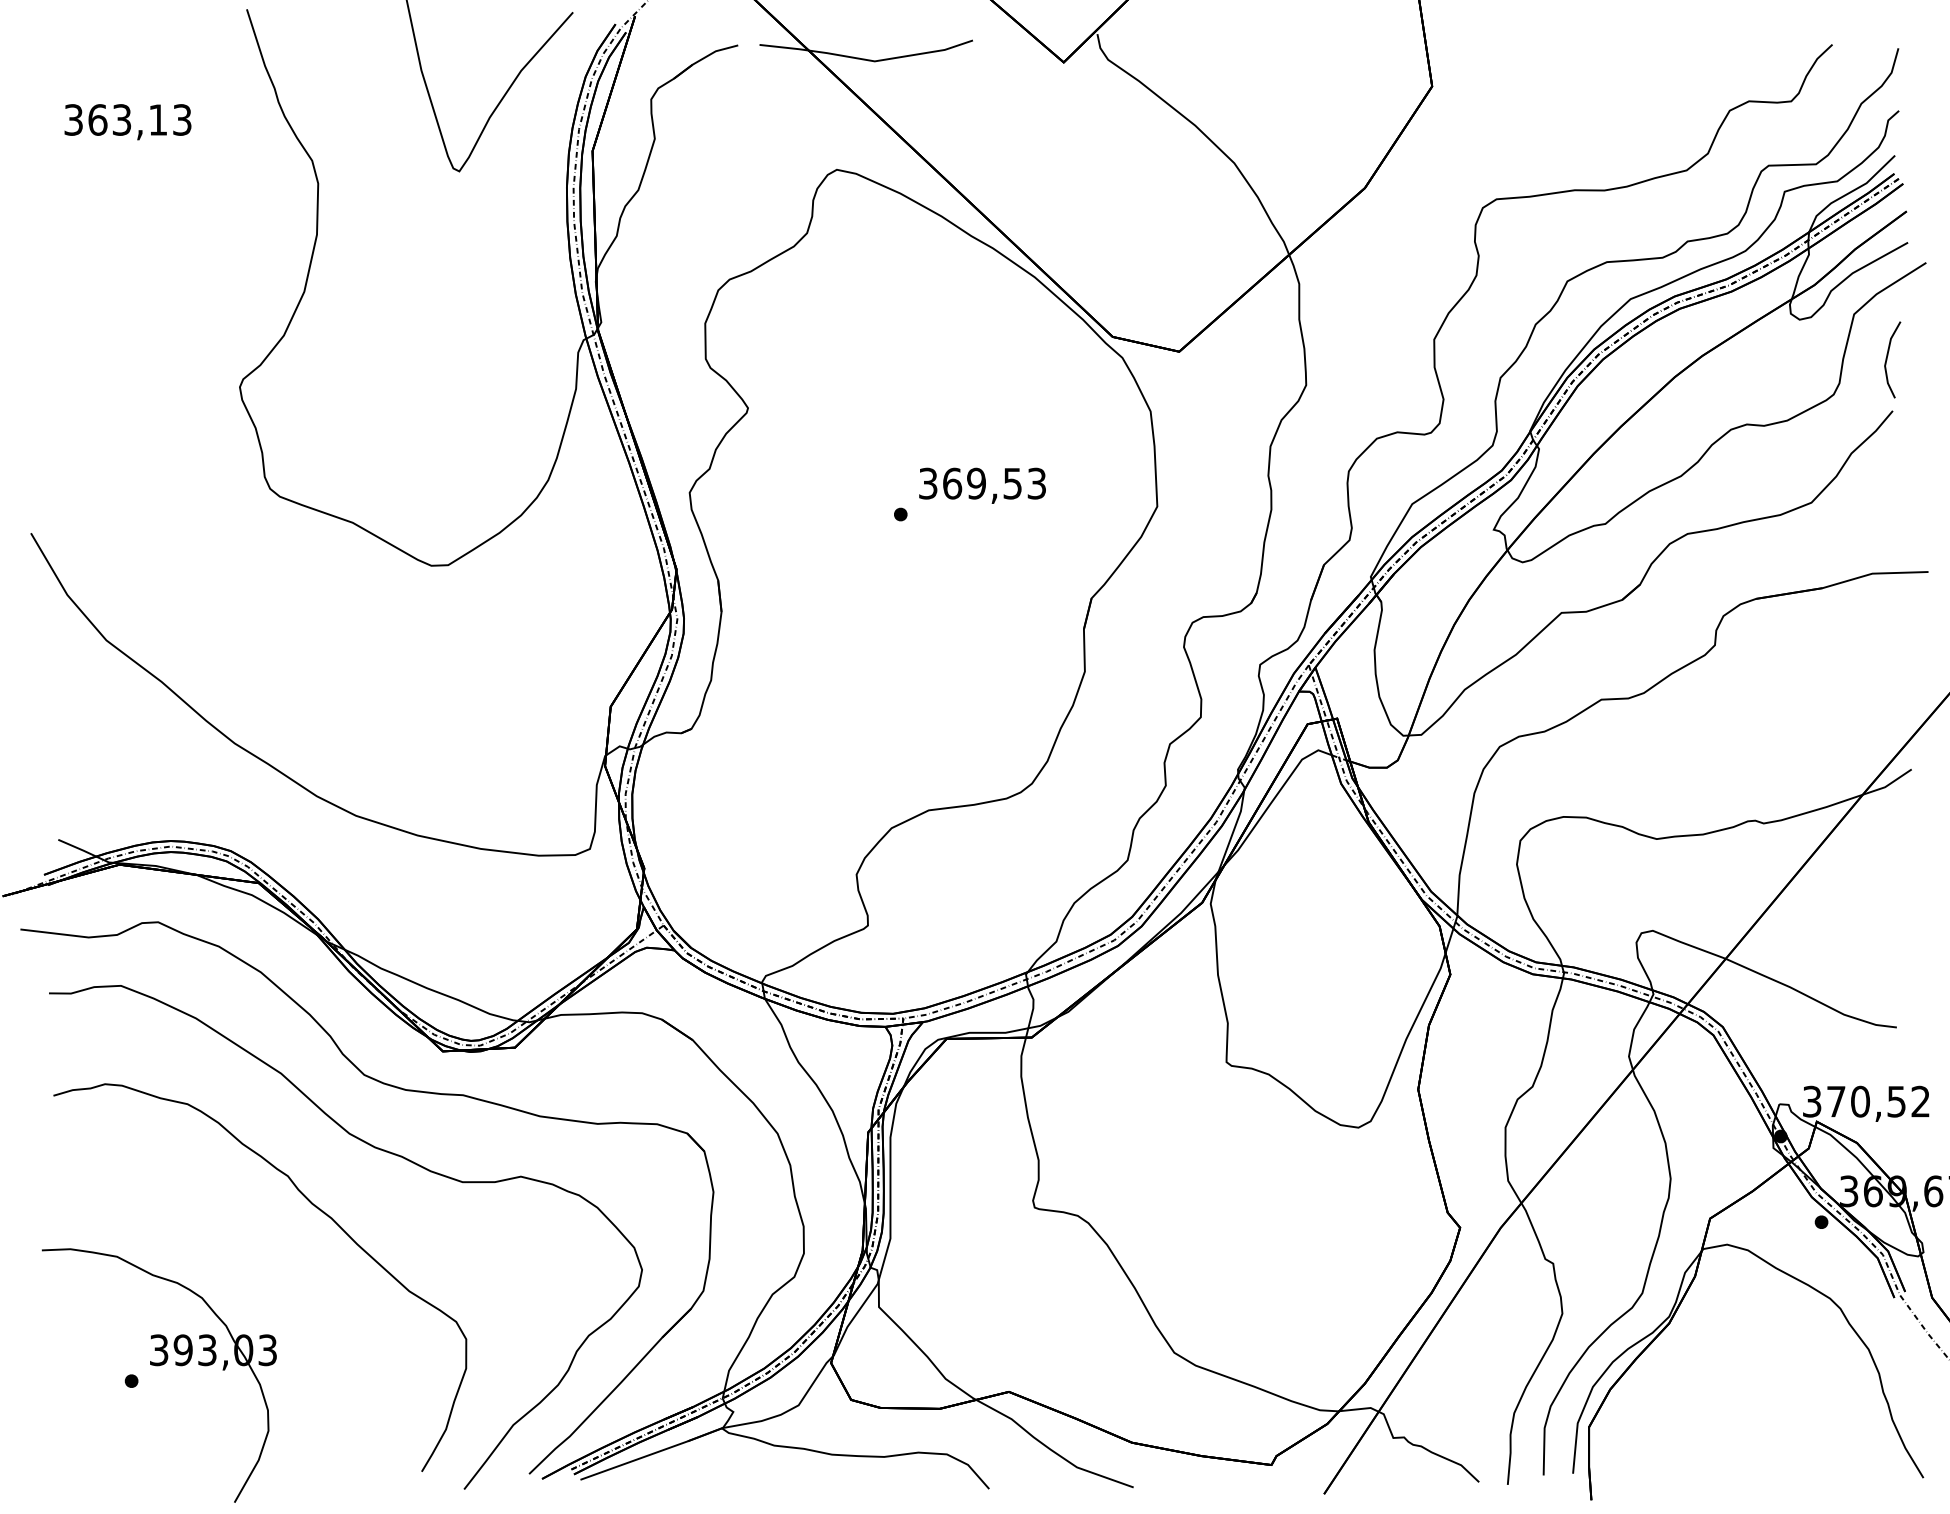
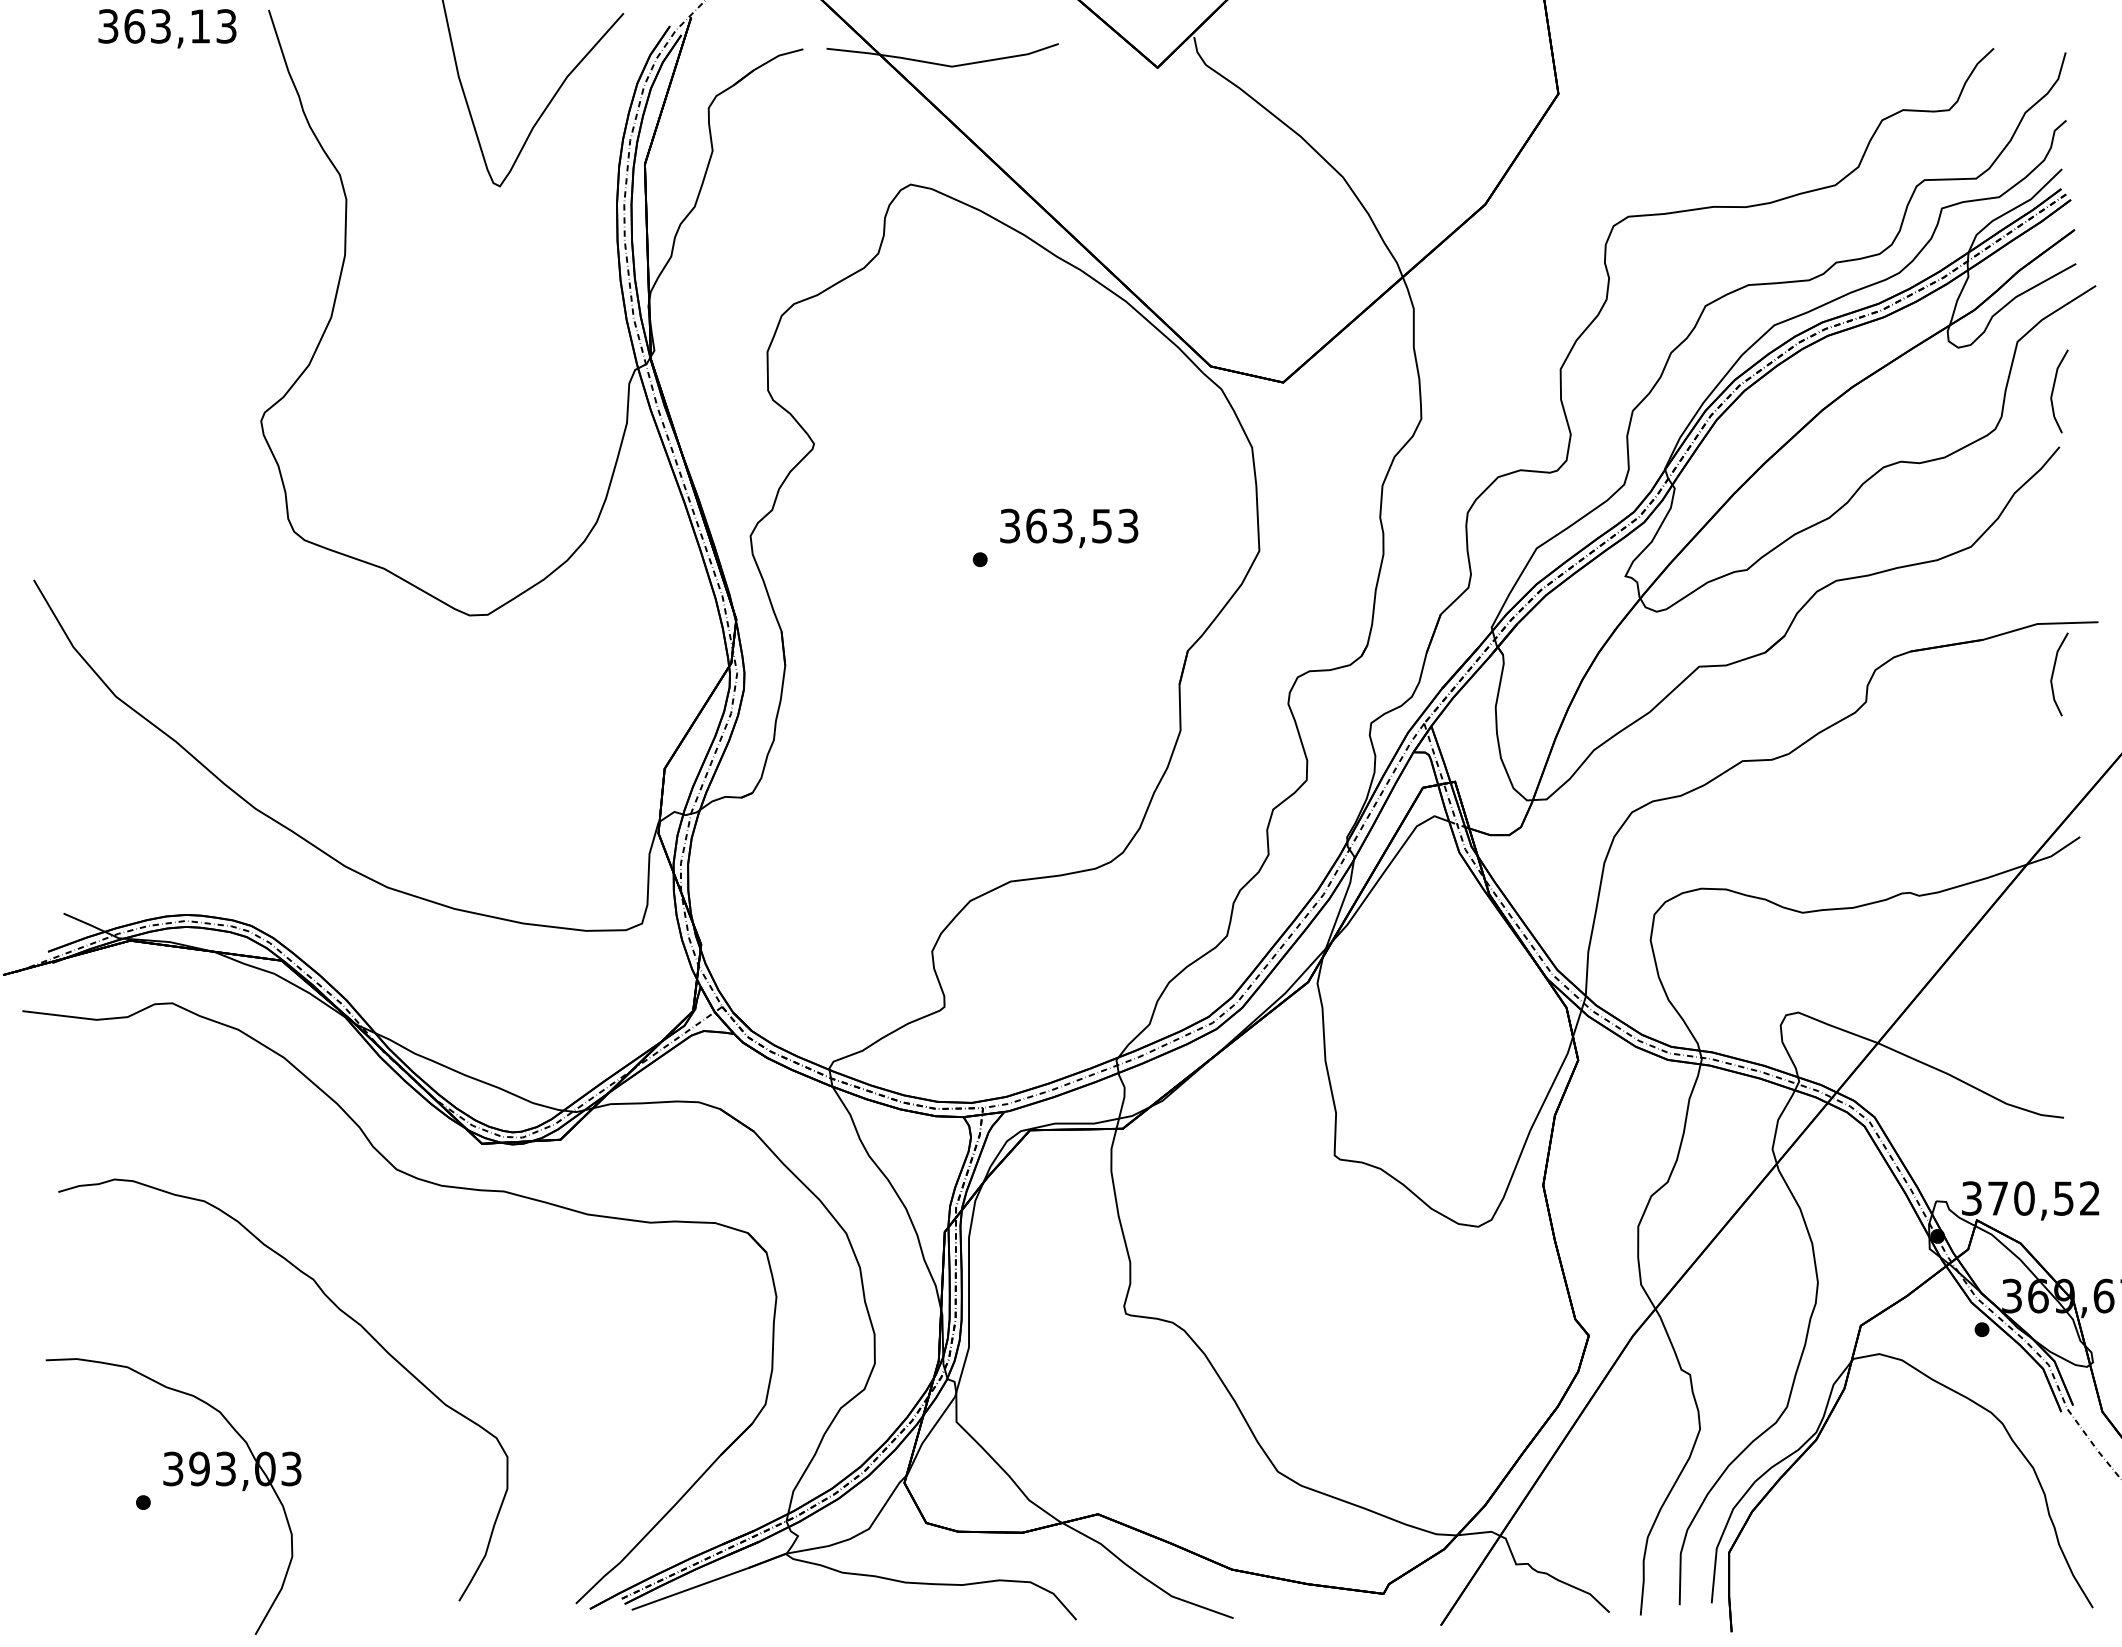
text: (128, 121) -> (167, 28), moved
text: (976, 483) -> (1062, 525), 369,53 -> 363,53
line: (1888, 617) -> (2054, 671), added
curve: (379, 1150) -> (413, 1251), removed

